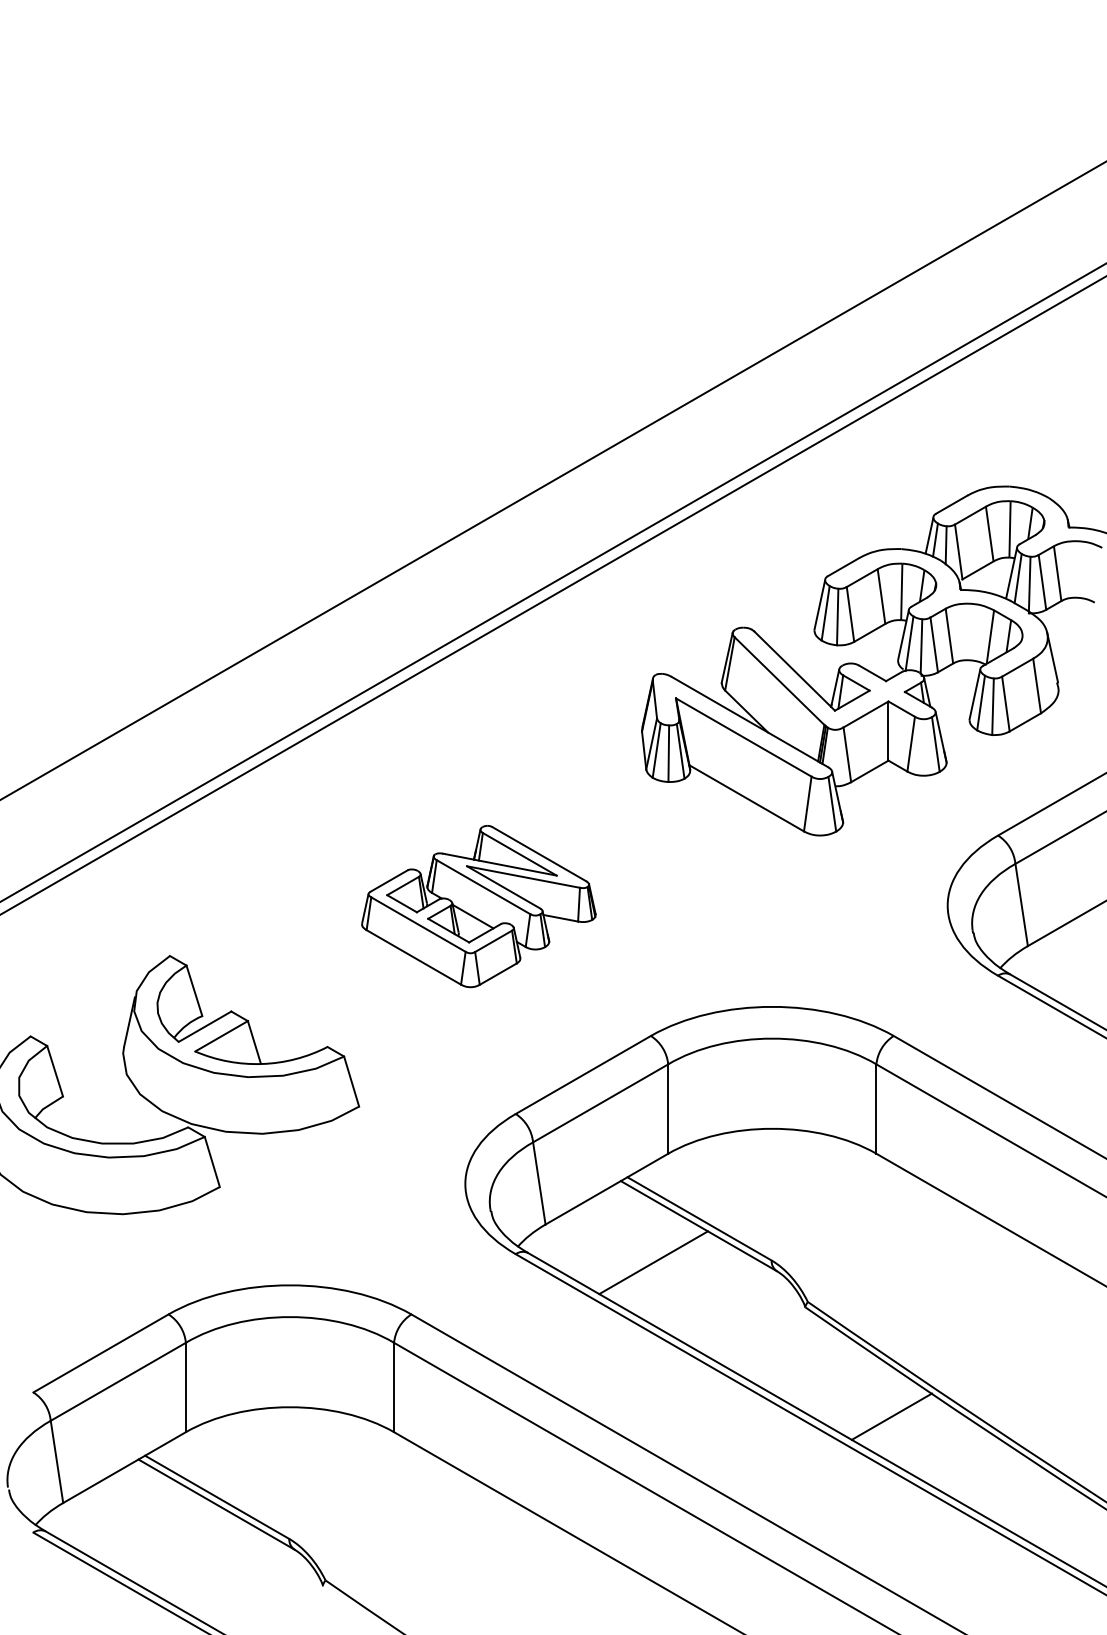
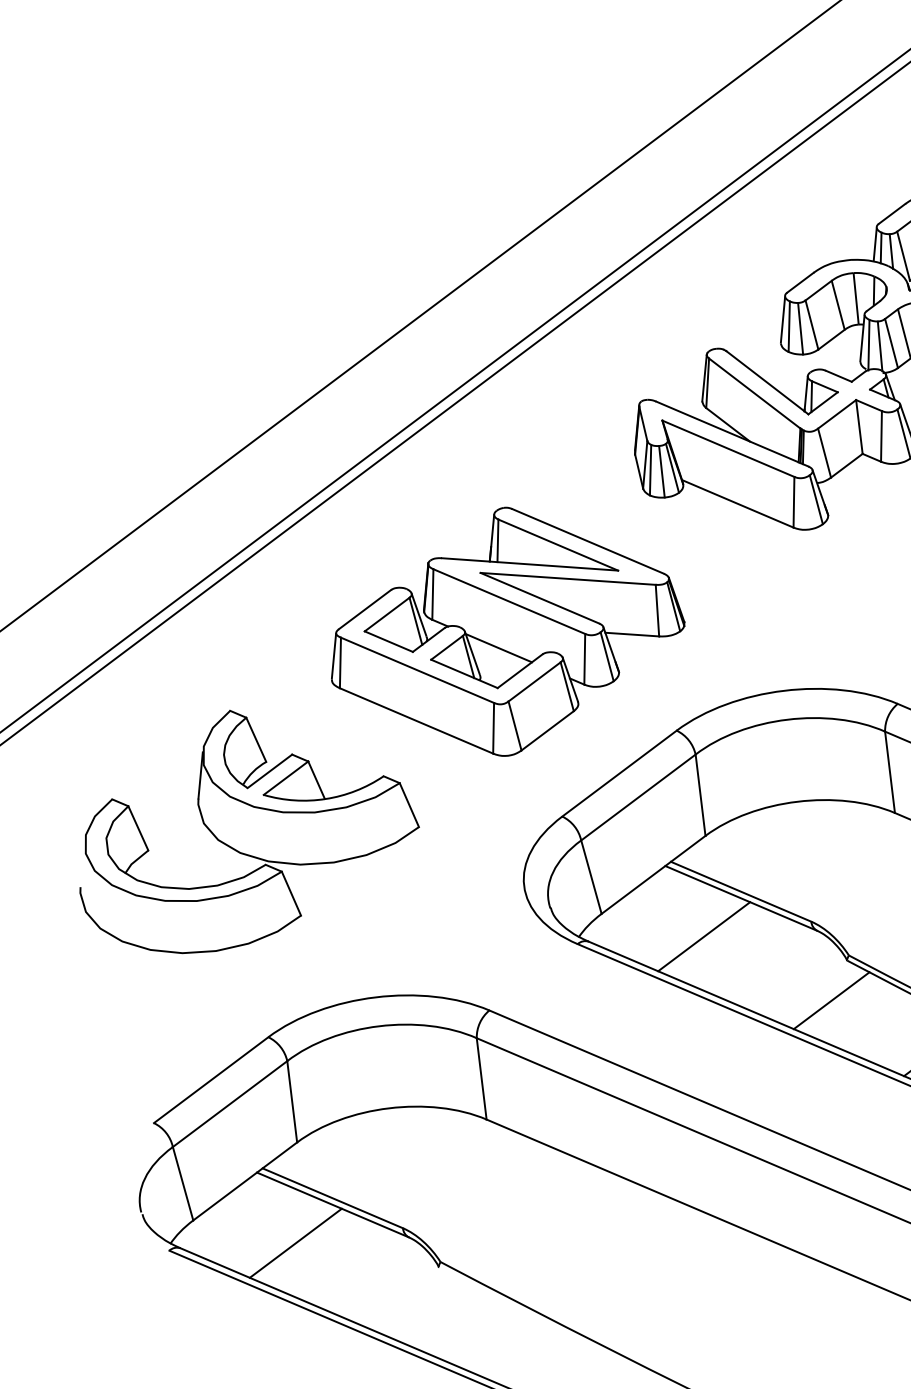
part: (478, 906) -> (505, 631), size x1.67
line: (783, 1348) -> (831, 1000), added
line: (170, 1540) -> (295, 1242), added

